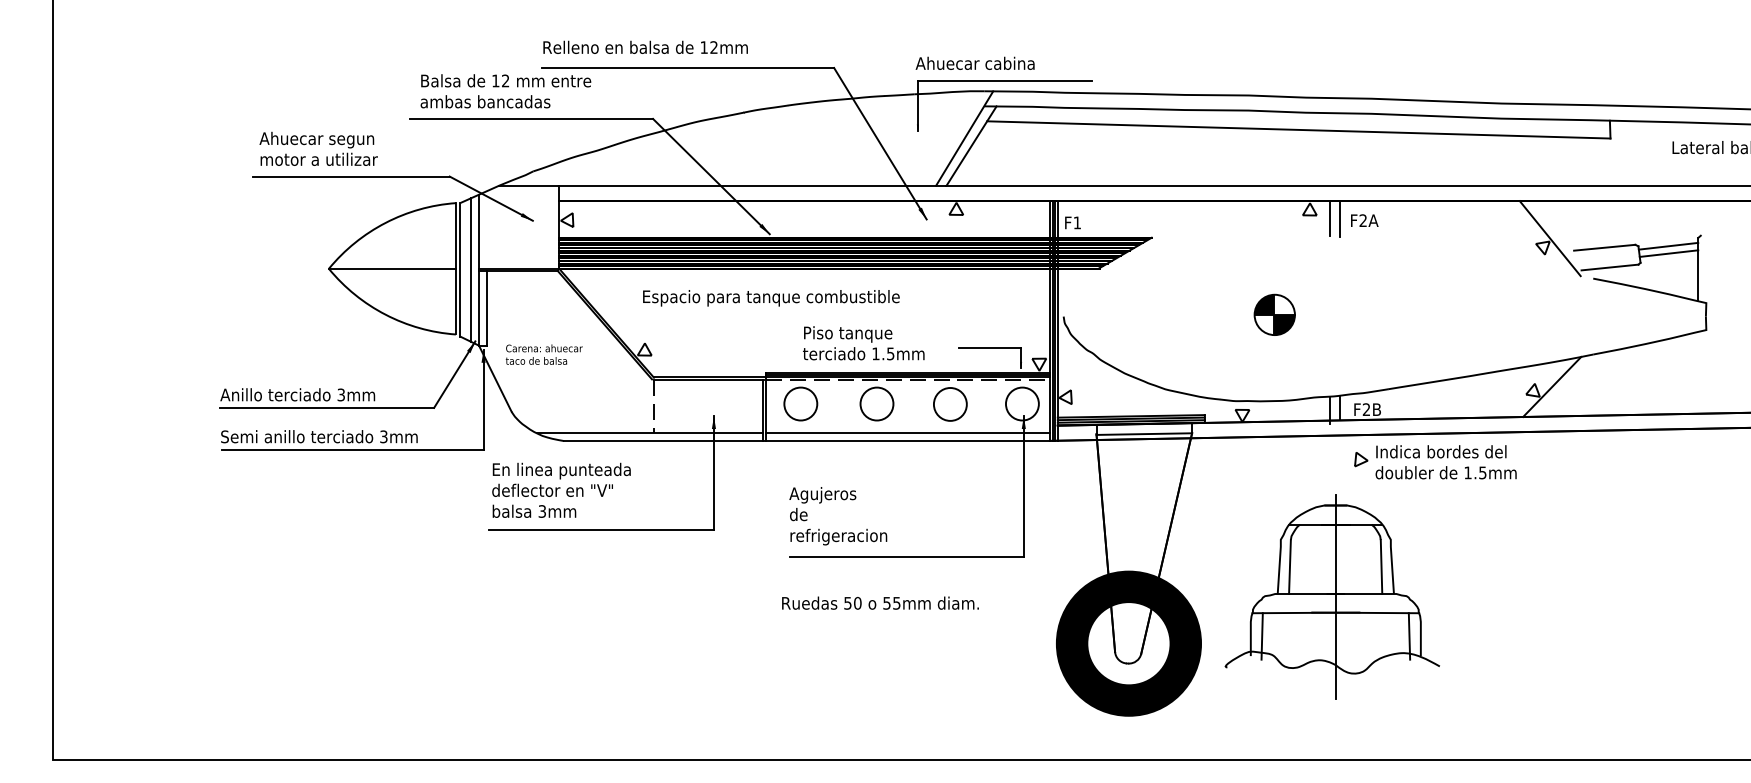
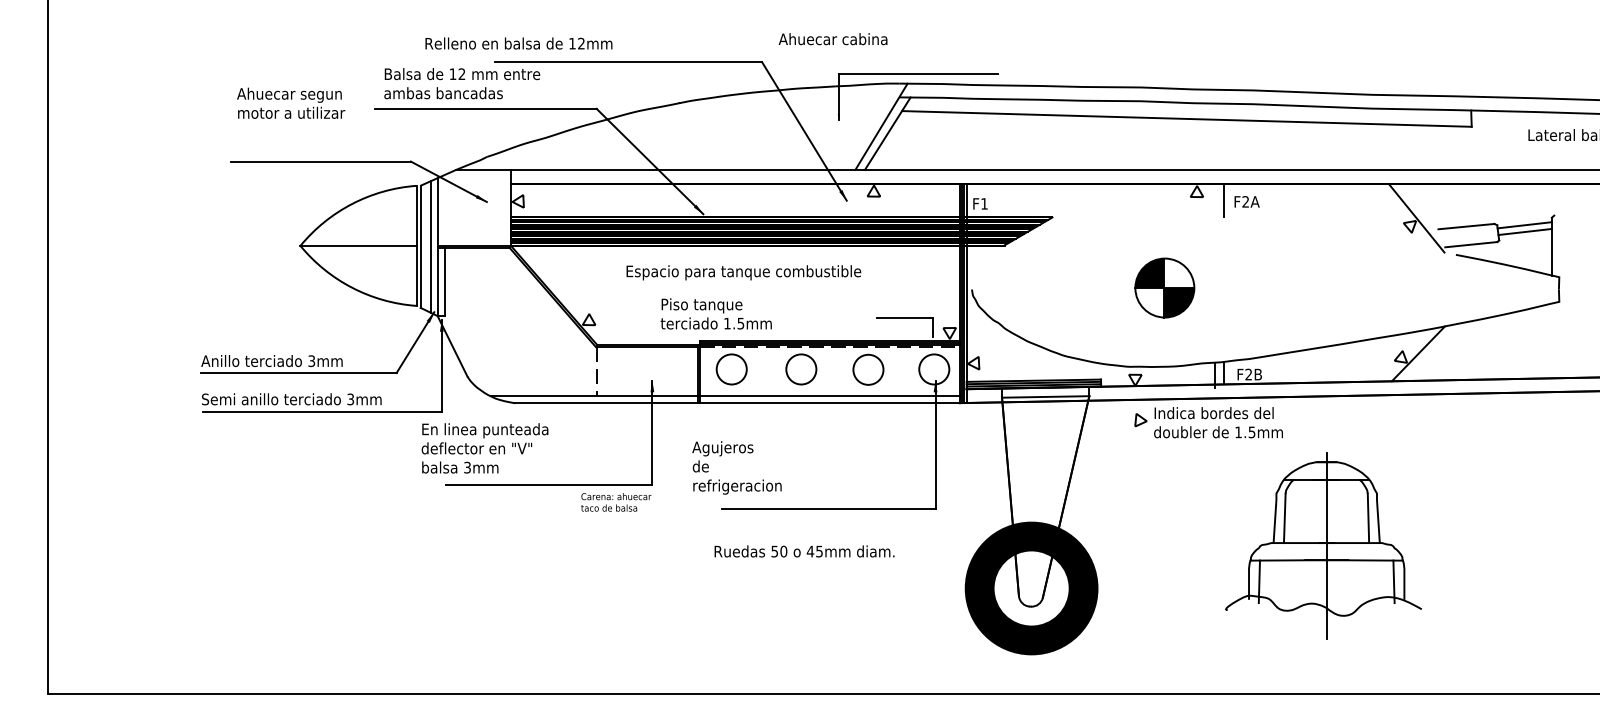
text: (645, 47) -> (518, 43), moved
text: (974, 63) -> (832, 39), moved
text: (319, 148) -> (291, 102), moved
line: (1330, 219) -> (1215, 200), removed
text: (771, 297) -> (743, 272), moved
part: (1274, 314) -> (1164, 287), size x1.6
text: (862, 342) -> (715, 313), moved
text: (544, 354) -> (616, 502), moved
part: (1435, 462) -> (1208, 422), moved
text: (560, 490) -> (484, 448), moved
text: (837, 515) -> (736, 467), moved
part: (1332, 596) -> (1323, 545), moved
text: (886, 603) -> (810, 551), 55mm -> 45mm

